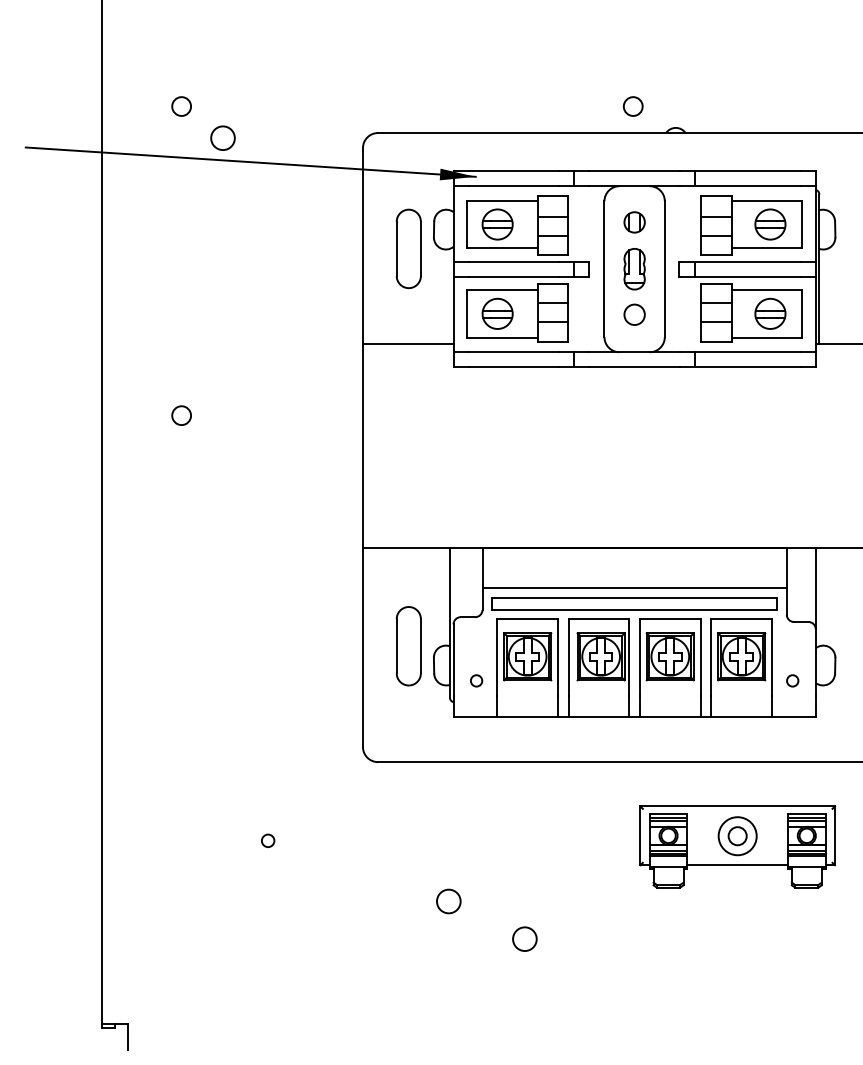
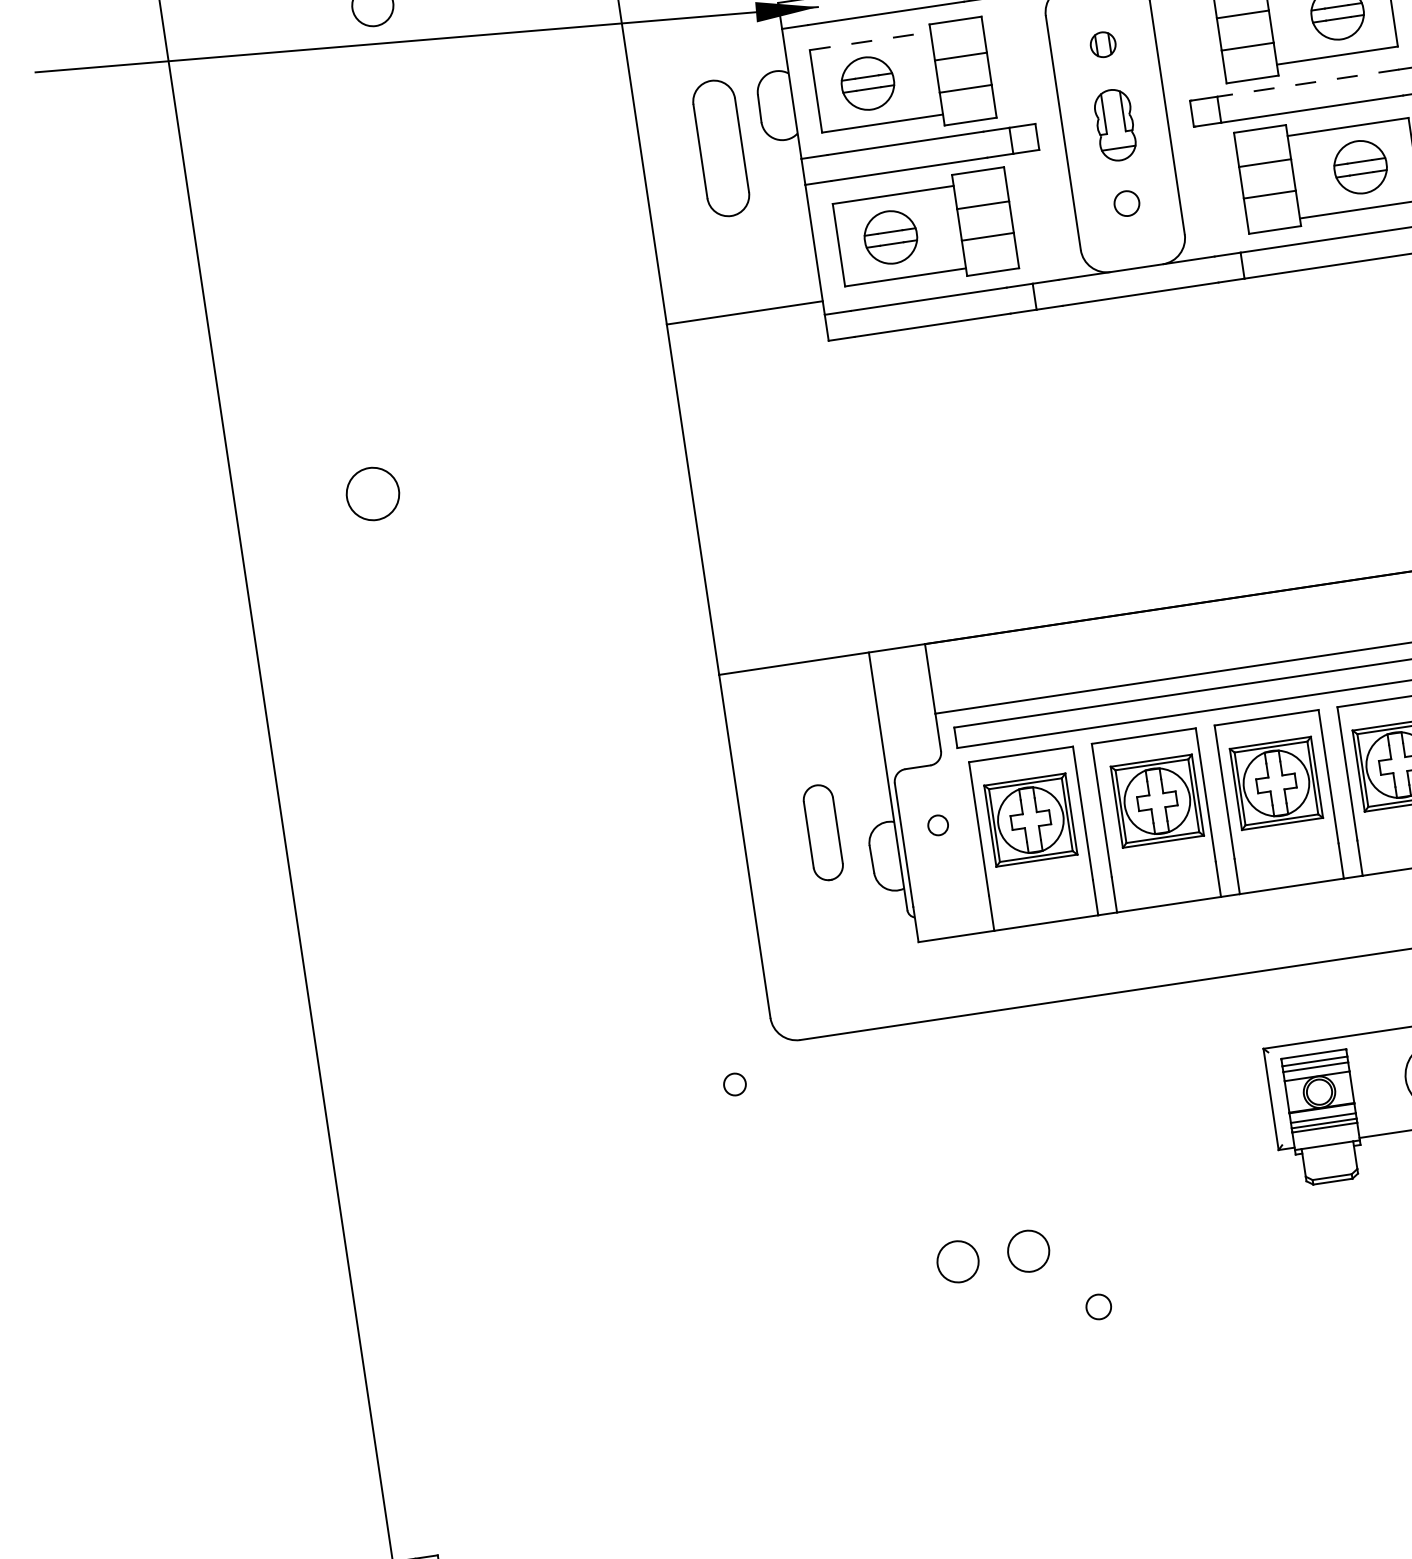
line: (503, 200) -> (871, 40), solid -> dashed
part: (634, 222) -> (1103, 44), size x0.7
line: (747, 261) -> (1307, 82), solid -> dashed
circle: (634, 314) -> (1126, 203), size x0.7
circle: (181, 415) -> (372, 493), size x1.6
part: (408, 646) -> (823, 833), size x0.7
circle: (476, 680) -> (937, 824), moved
circle: (268, 840) -> (735, 1083), moved
circle: (489, 901) -> (1028, 1251), added
circle: (524, 938) -> (1097, 1306), size x0.6

